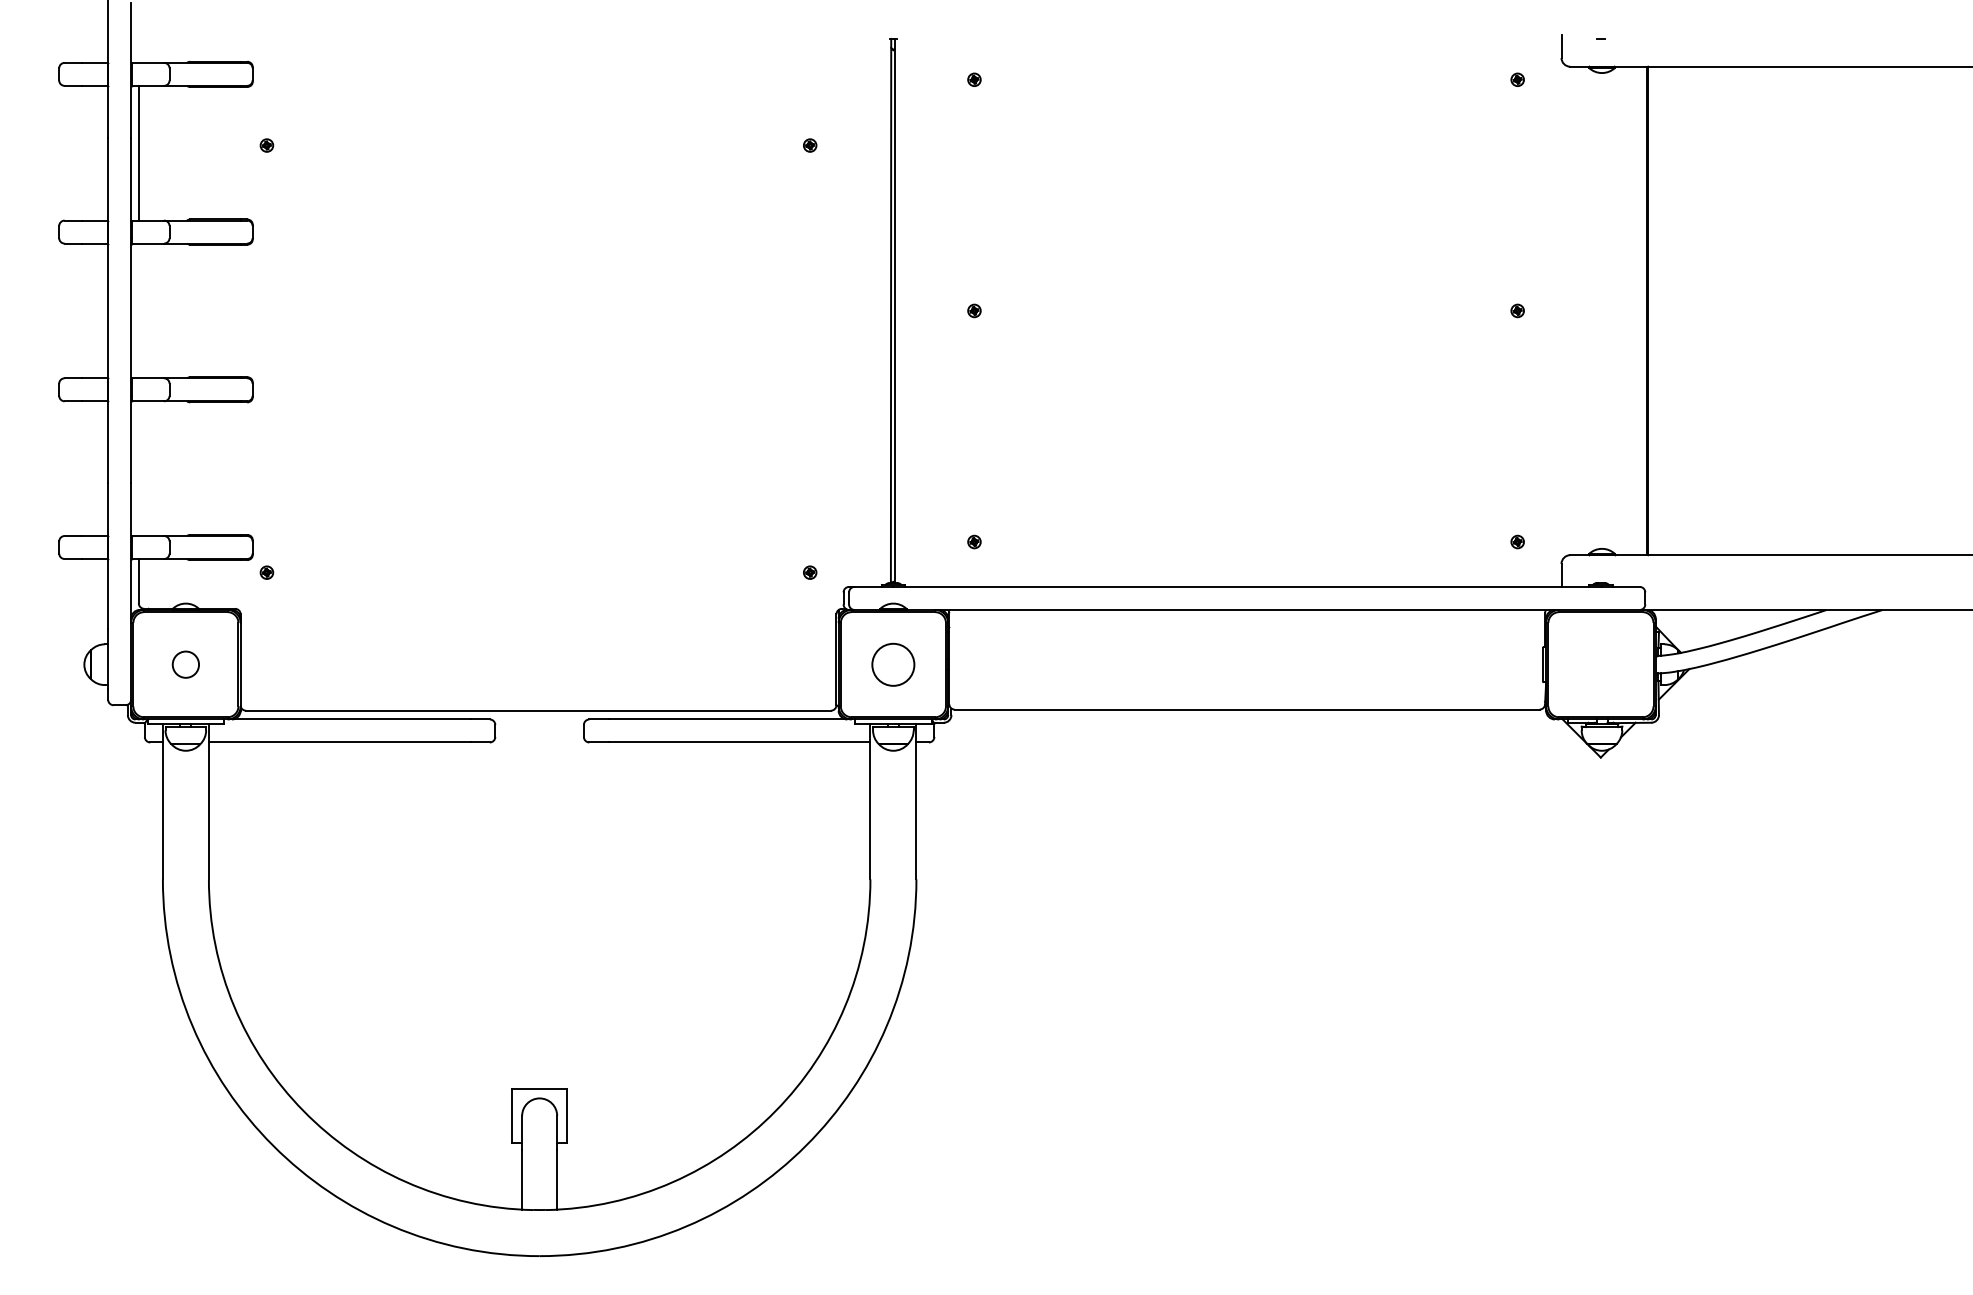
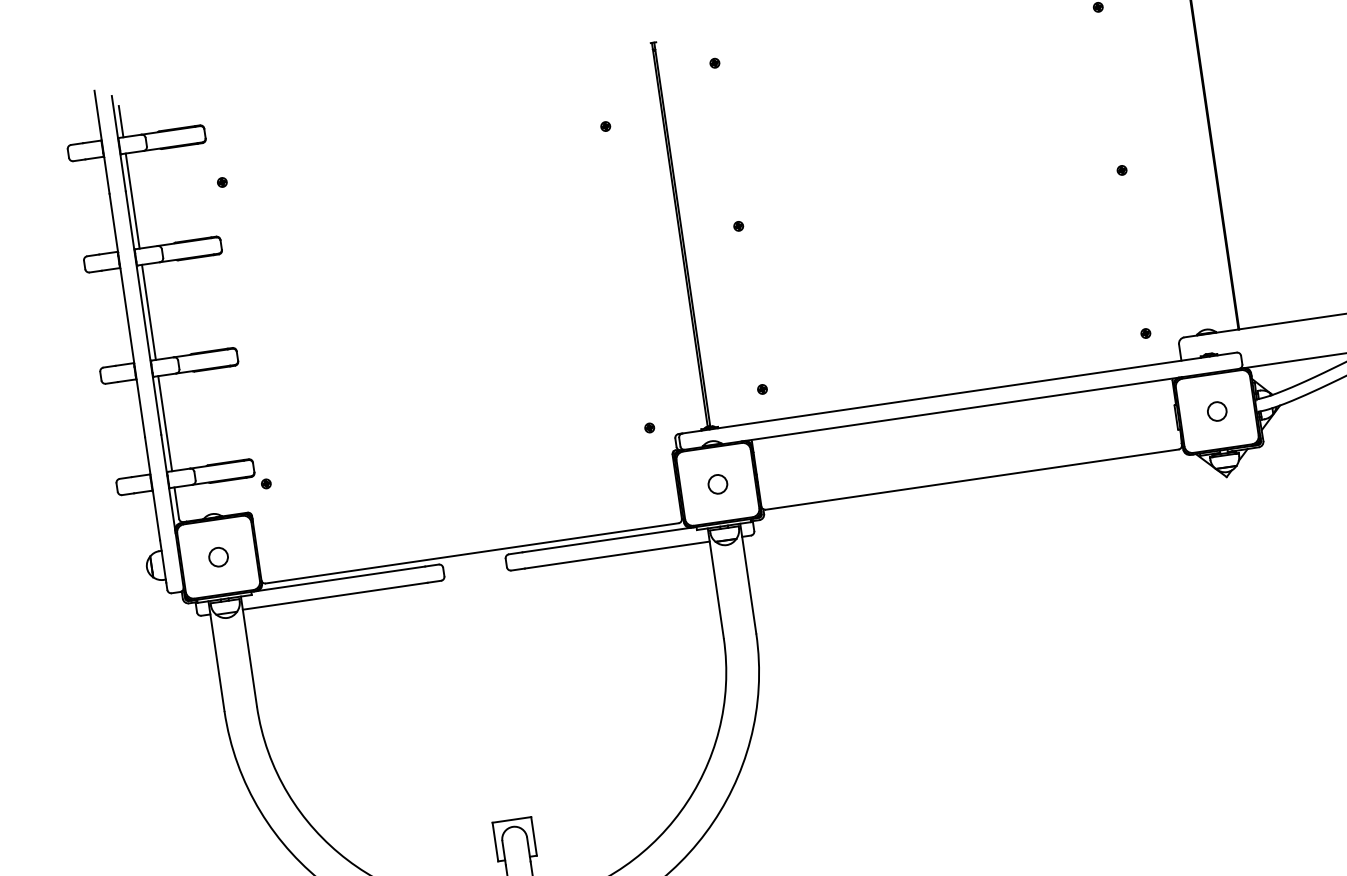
line: (138, 40) -> (120, 121), added
line: (138, 310) -> (148, 312), added
line: (138, 468) -> (164, 423), added
circle: (893, 664) -> (717, 484), size x0.62
circle: (1600, 664) -> (1216, 411), added

